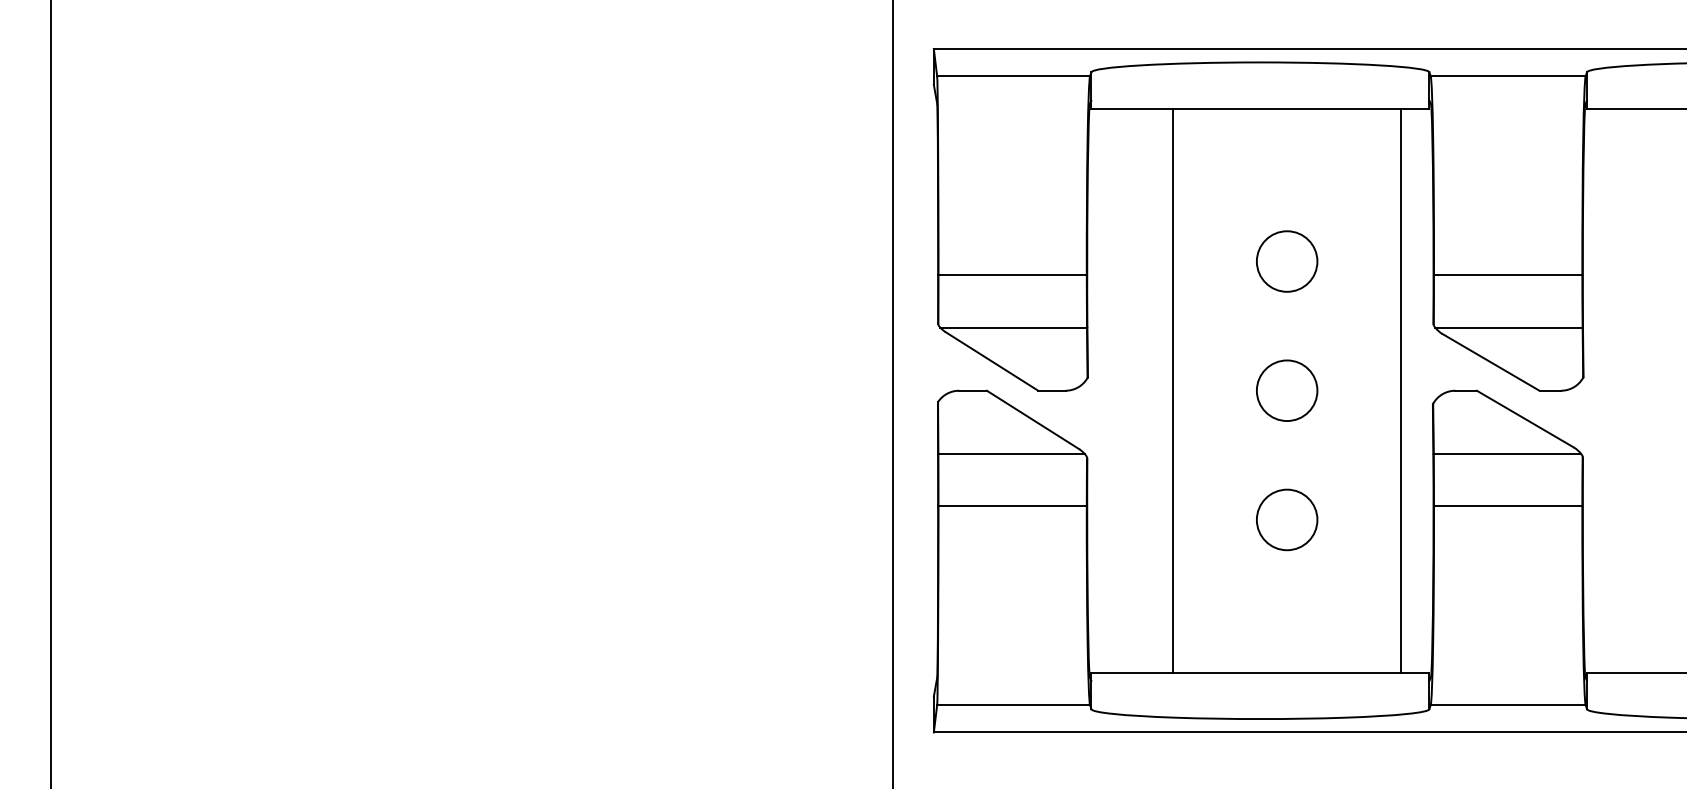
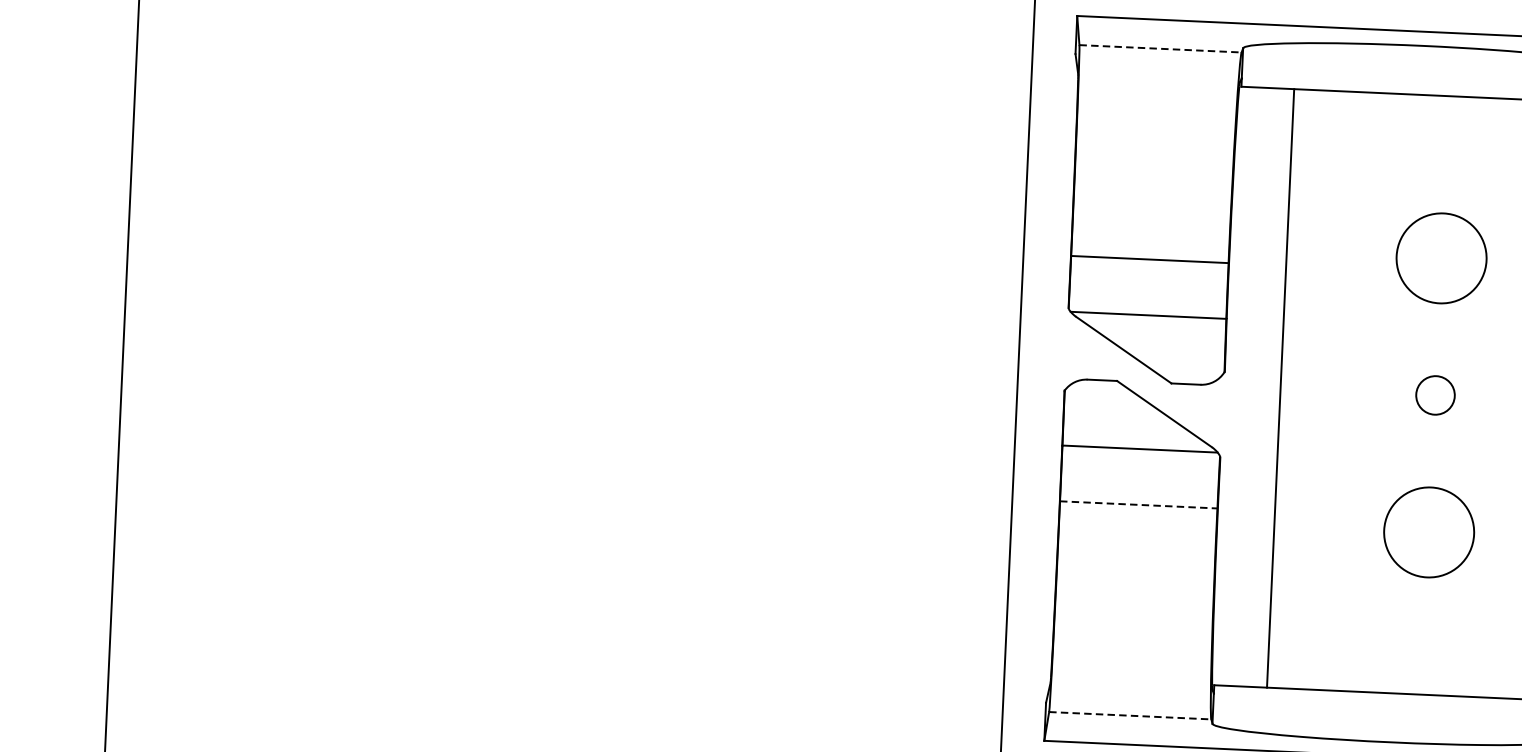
line: (1014, 76) -> (1161, 48), solid -> dashed
circle: (1287, 261) -> (1442, 258), size x1.4
line: (1173, 390) -> (1281, 388), moved
circle: (1286, 390) -> (1434, 395), size x0.6
line: (1013, 506) -> (1139, 505), solid -> dashed
circle: (1287, 519) -> (1429, 532), size x1.4
line: (1014, 705) -> (1131, 716), solid -> dashed

